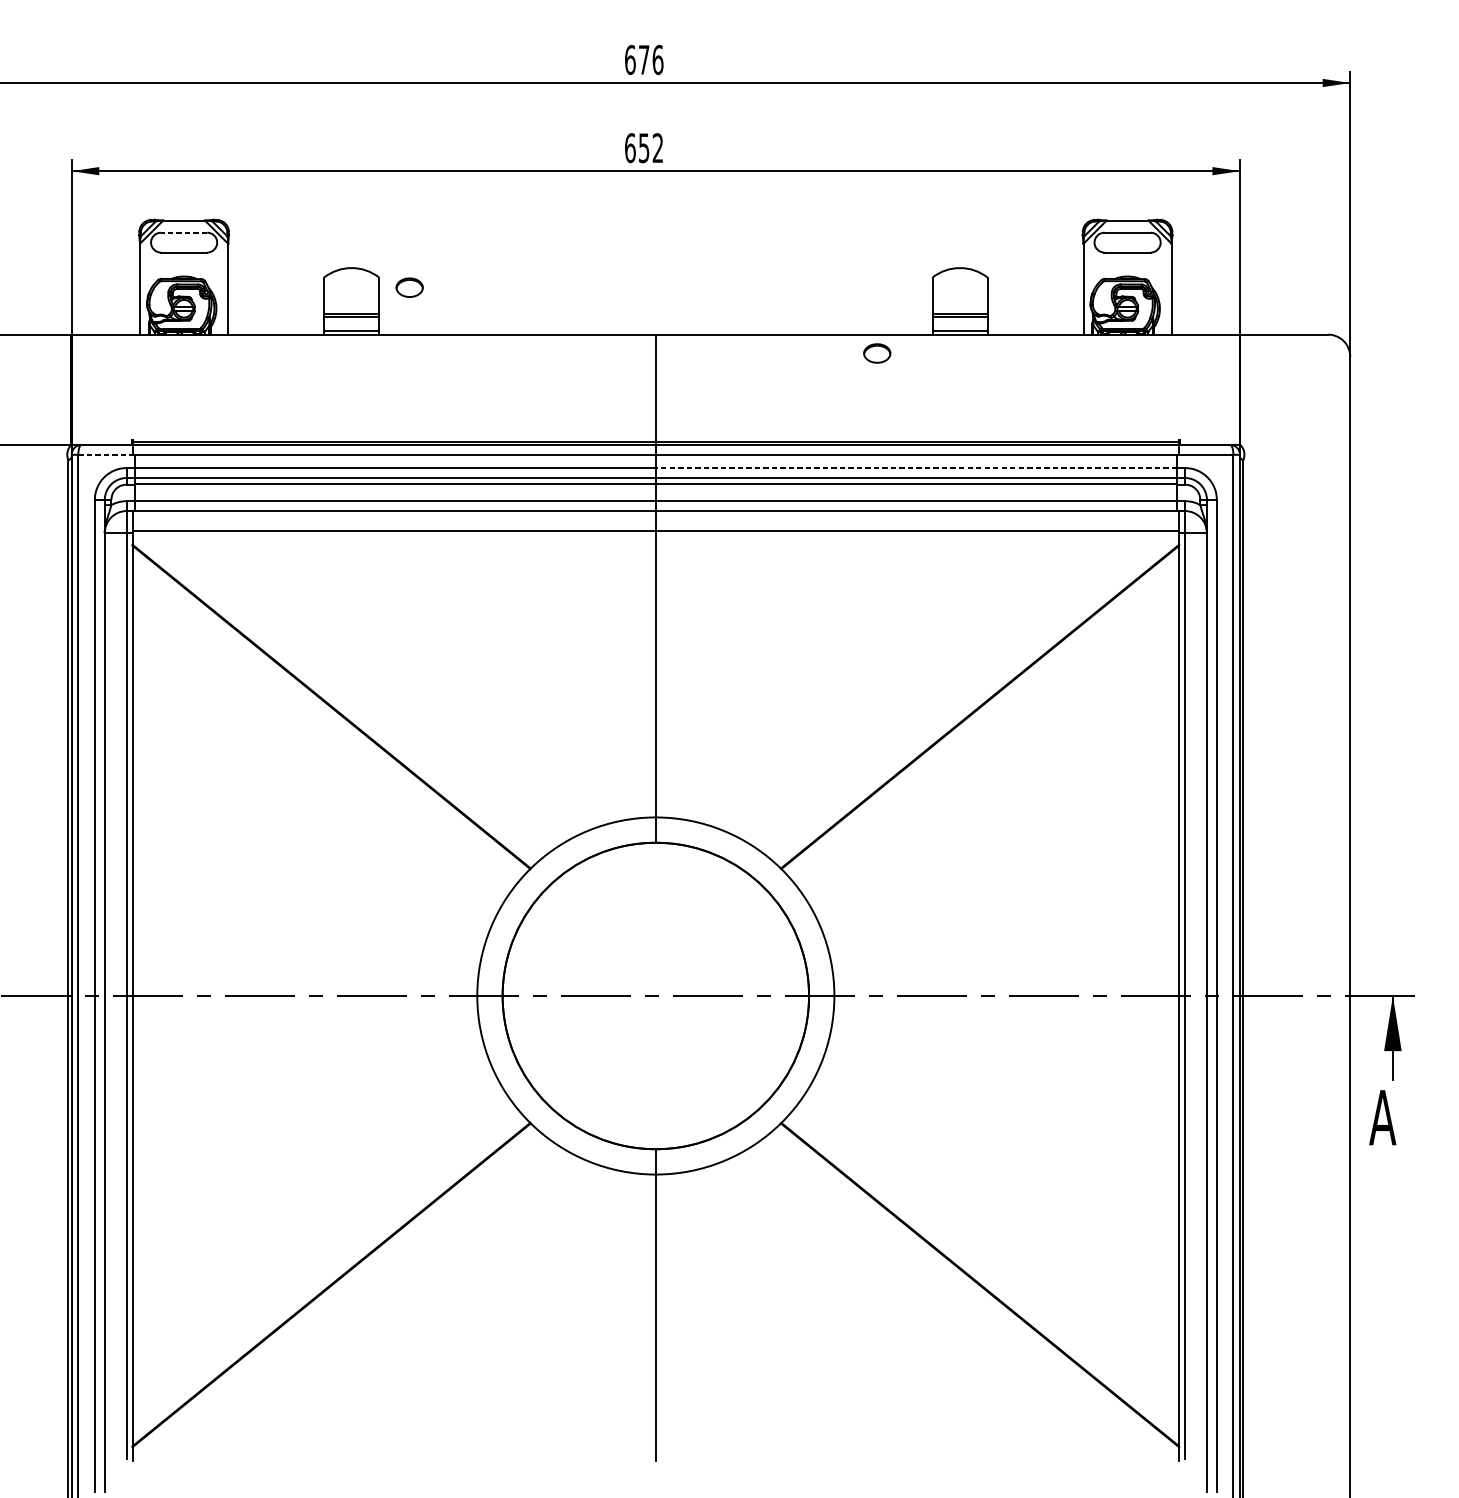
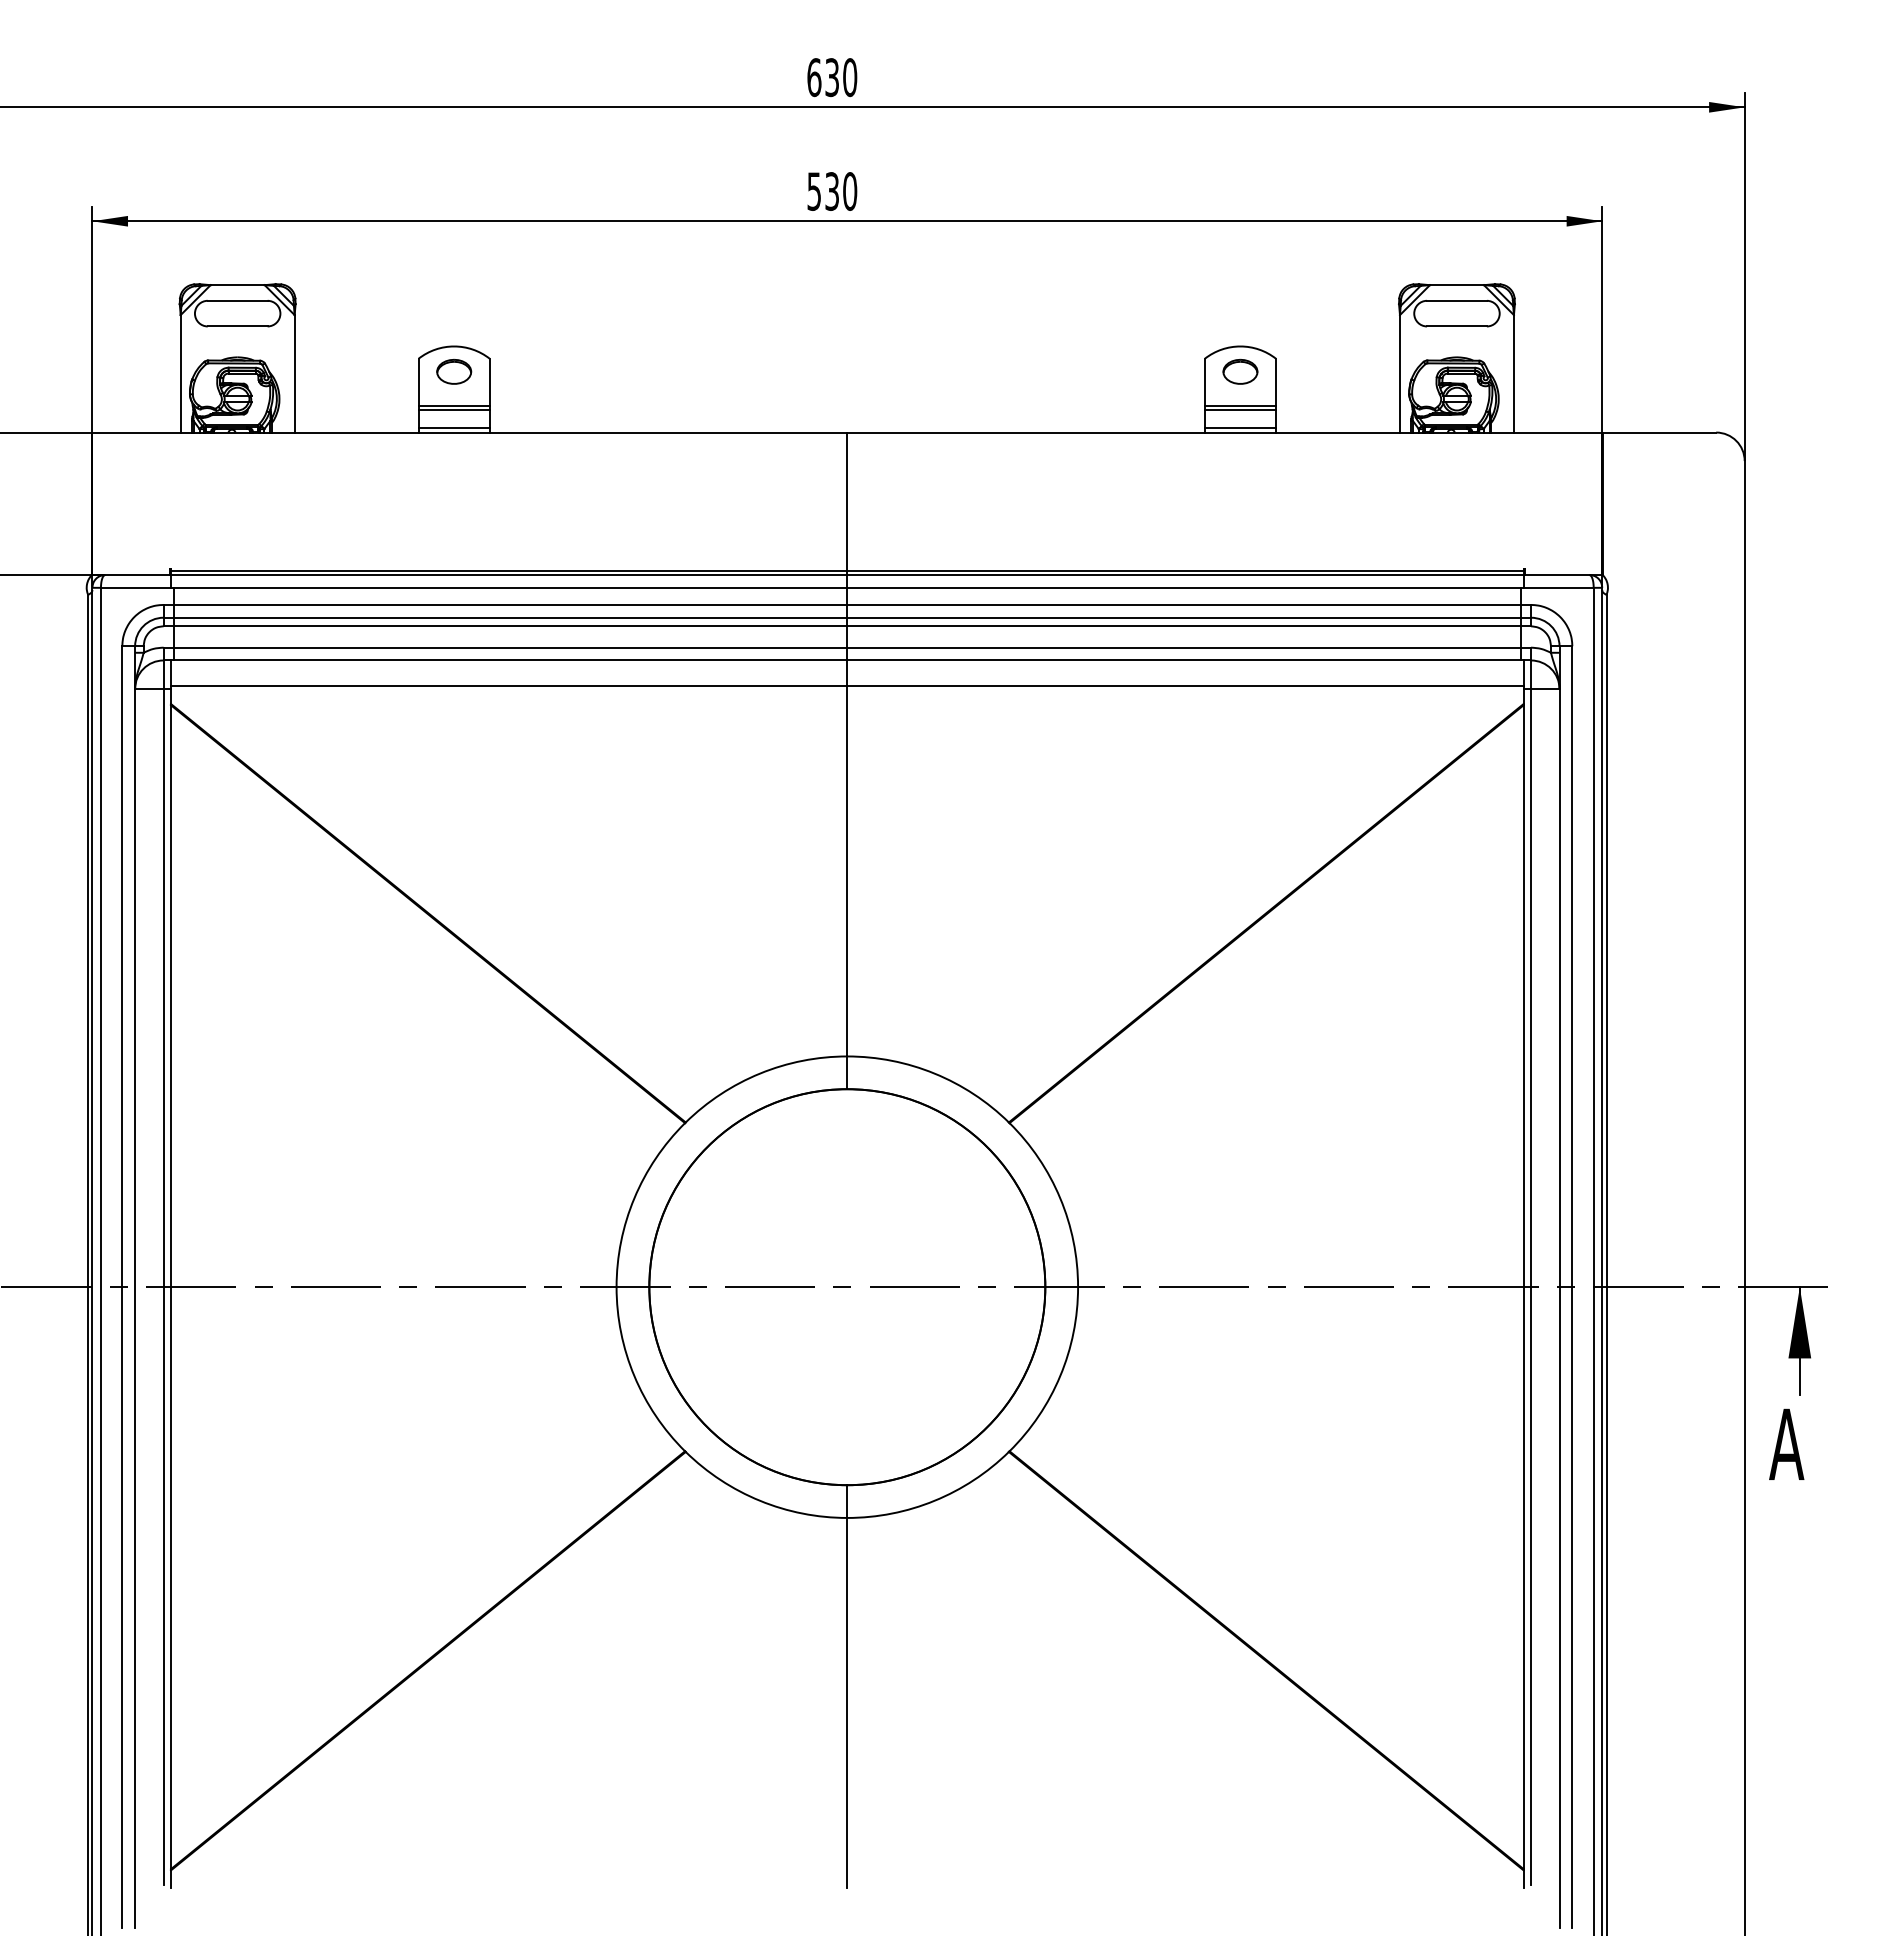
text: (651, 59) -> (841, 77), 676 -> 630
text: (644, 148) -> (832, 191), 652 -> 530
line: (183, 232) -> (237, 300), dashed -> solid
part: (409, 287) -> (454, 371), moved
part: (877, 353) -> (1240, 371), moved
line: (105, 454) -> (136, 587), dashed -> solid
line: (916, 468) -> (1184, 605), dashed -> solid

